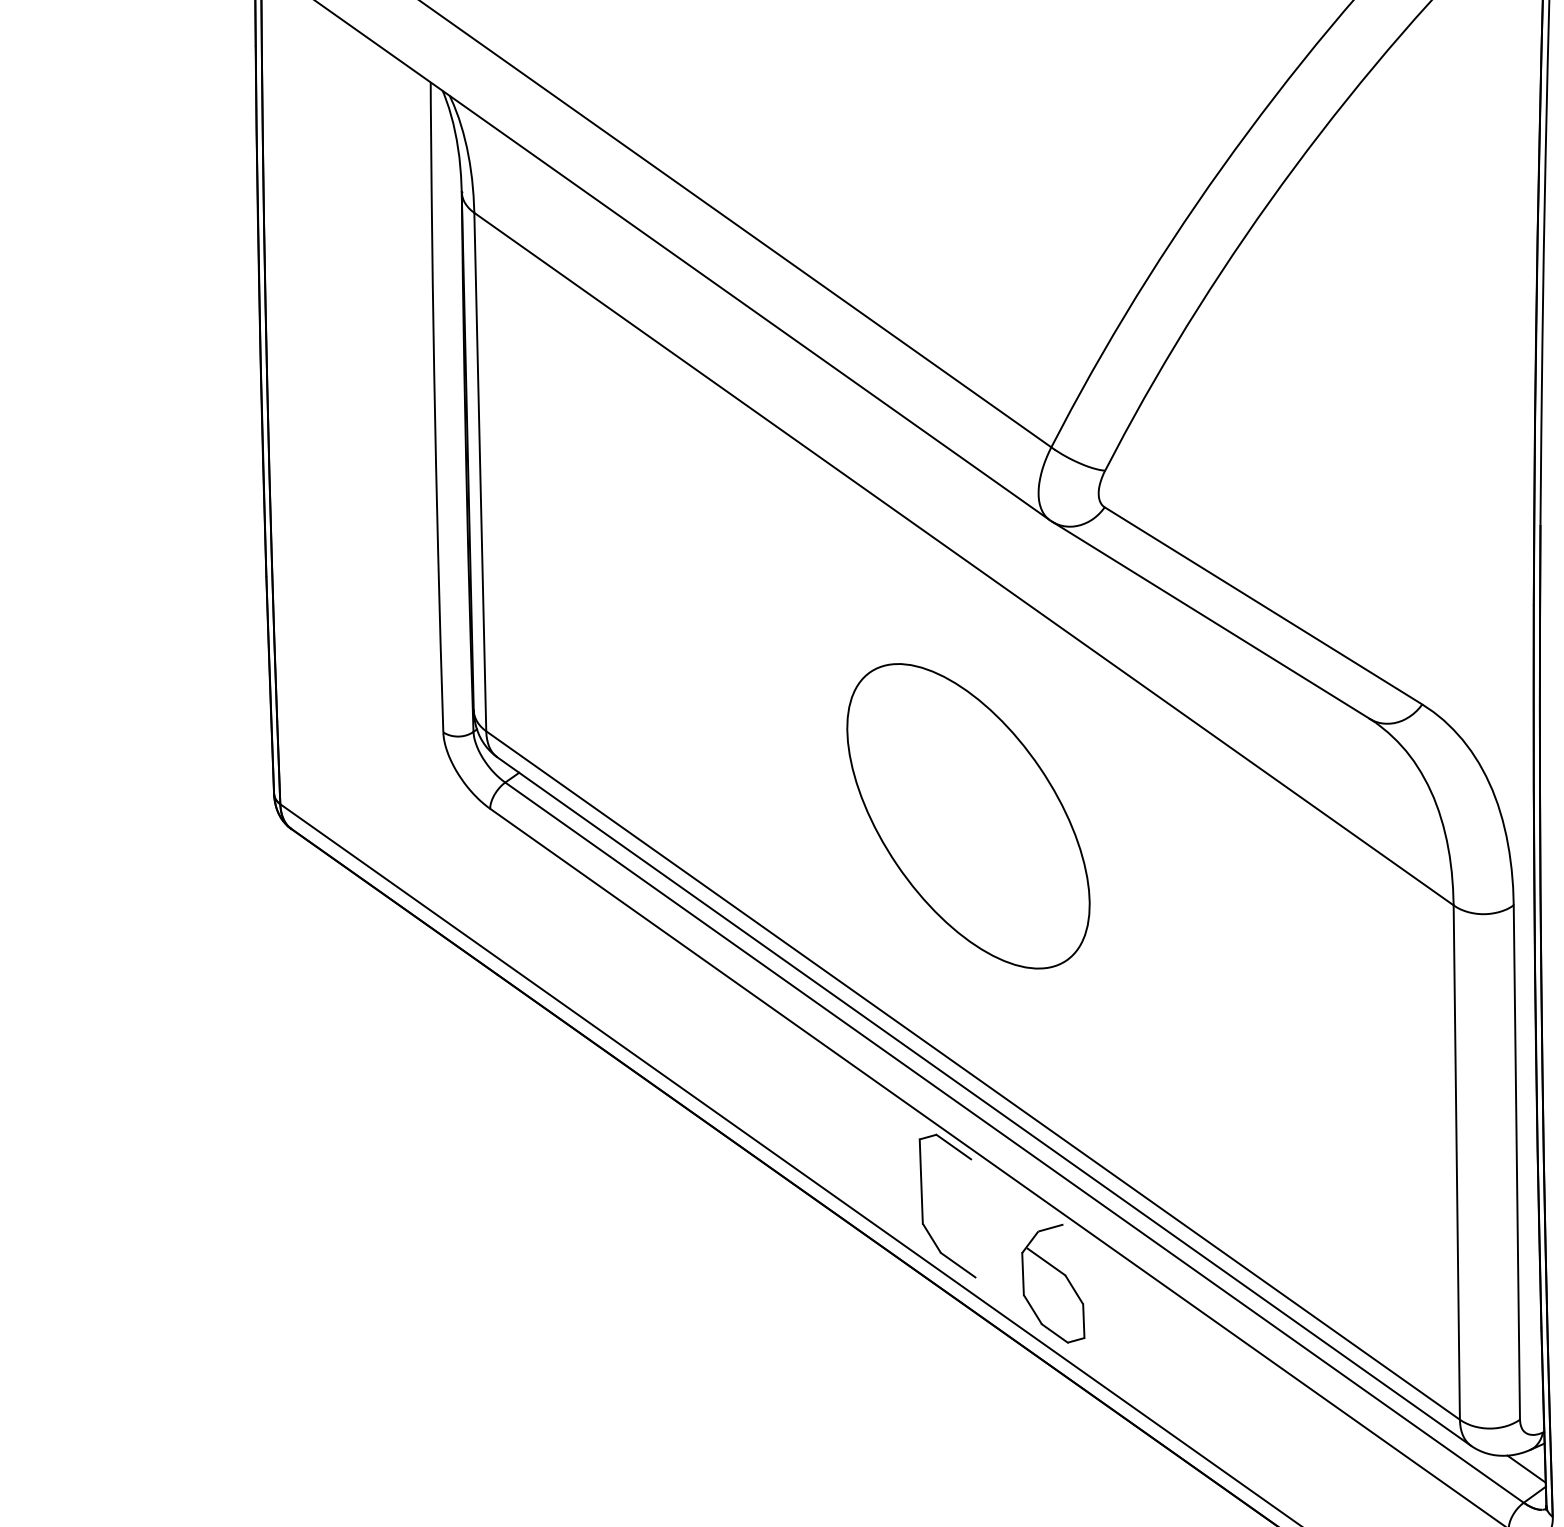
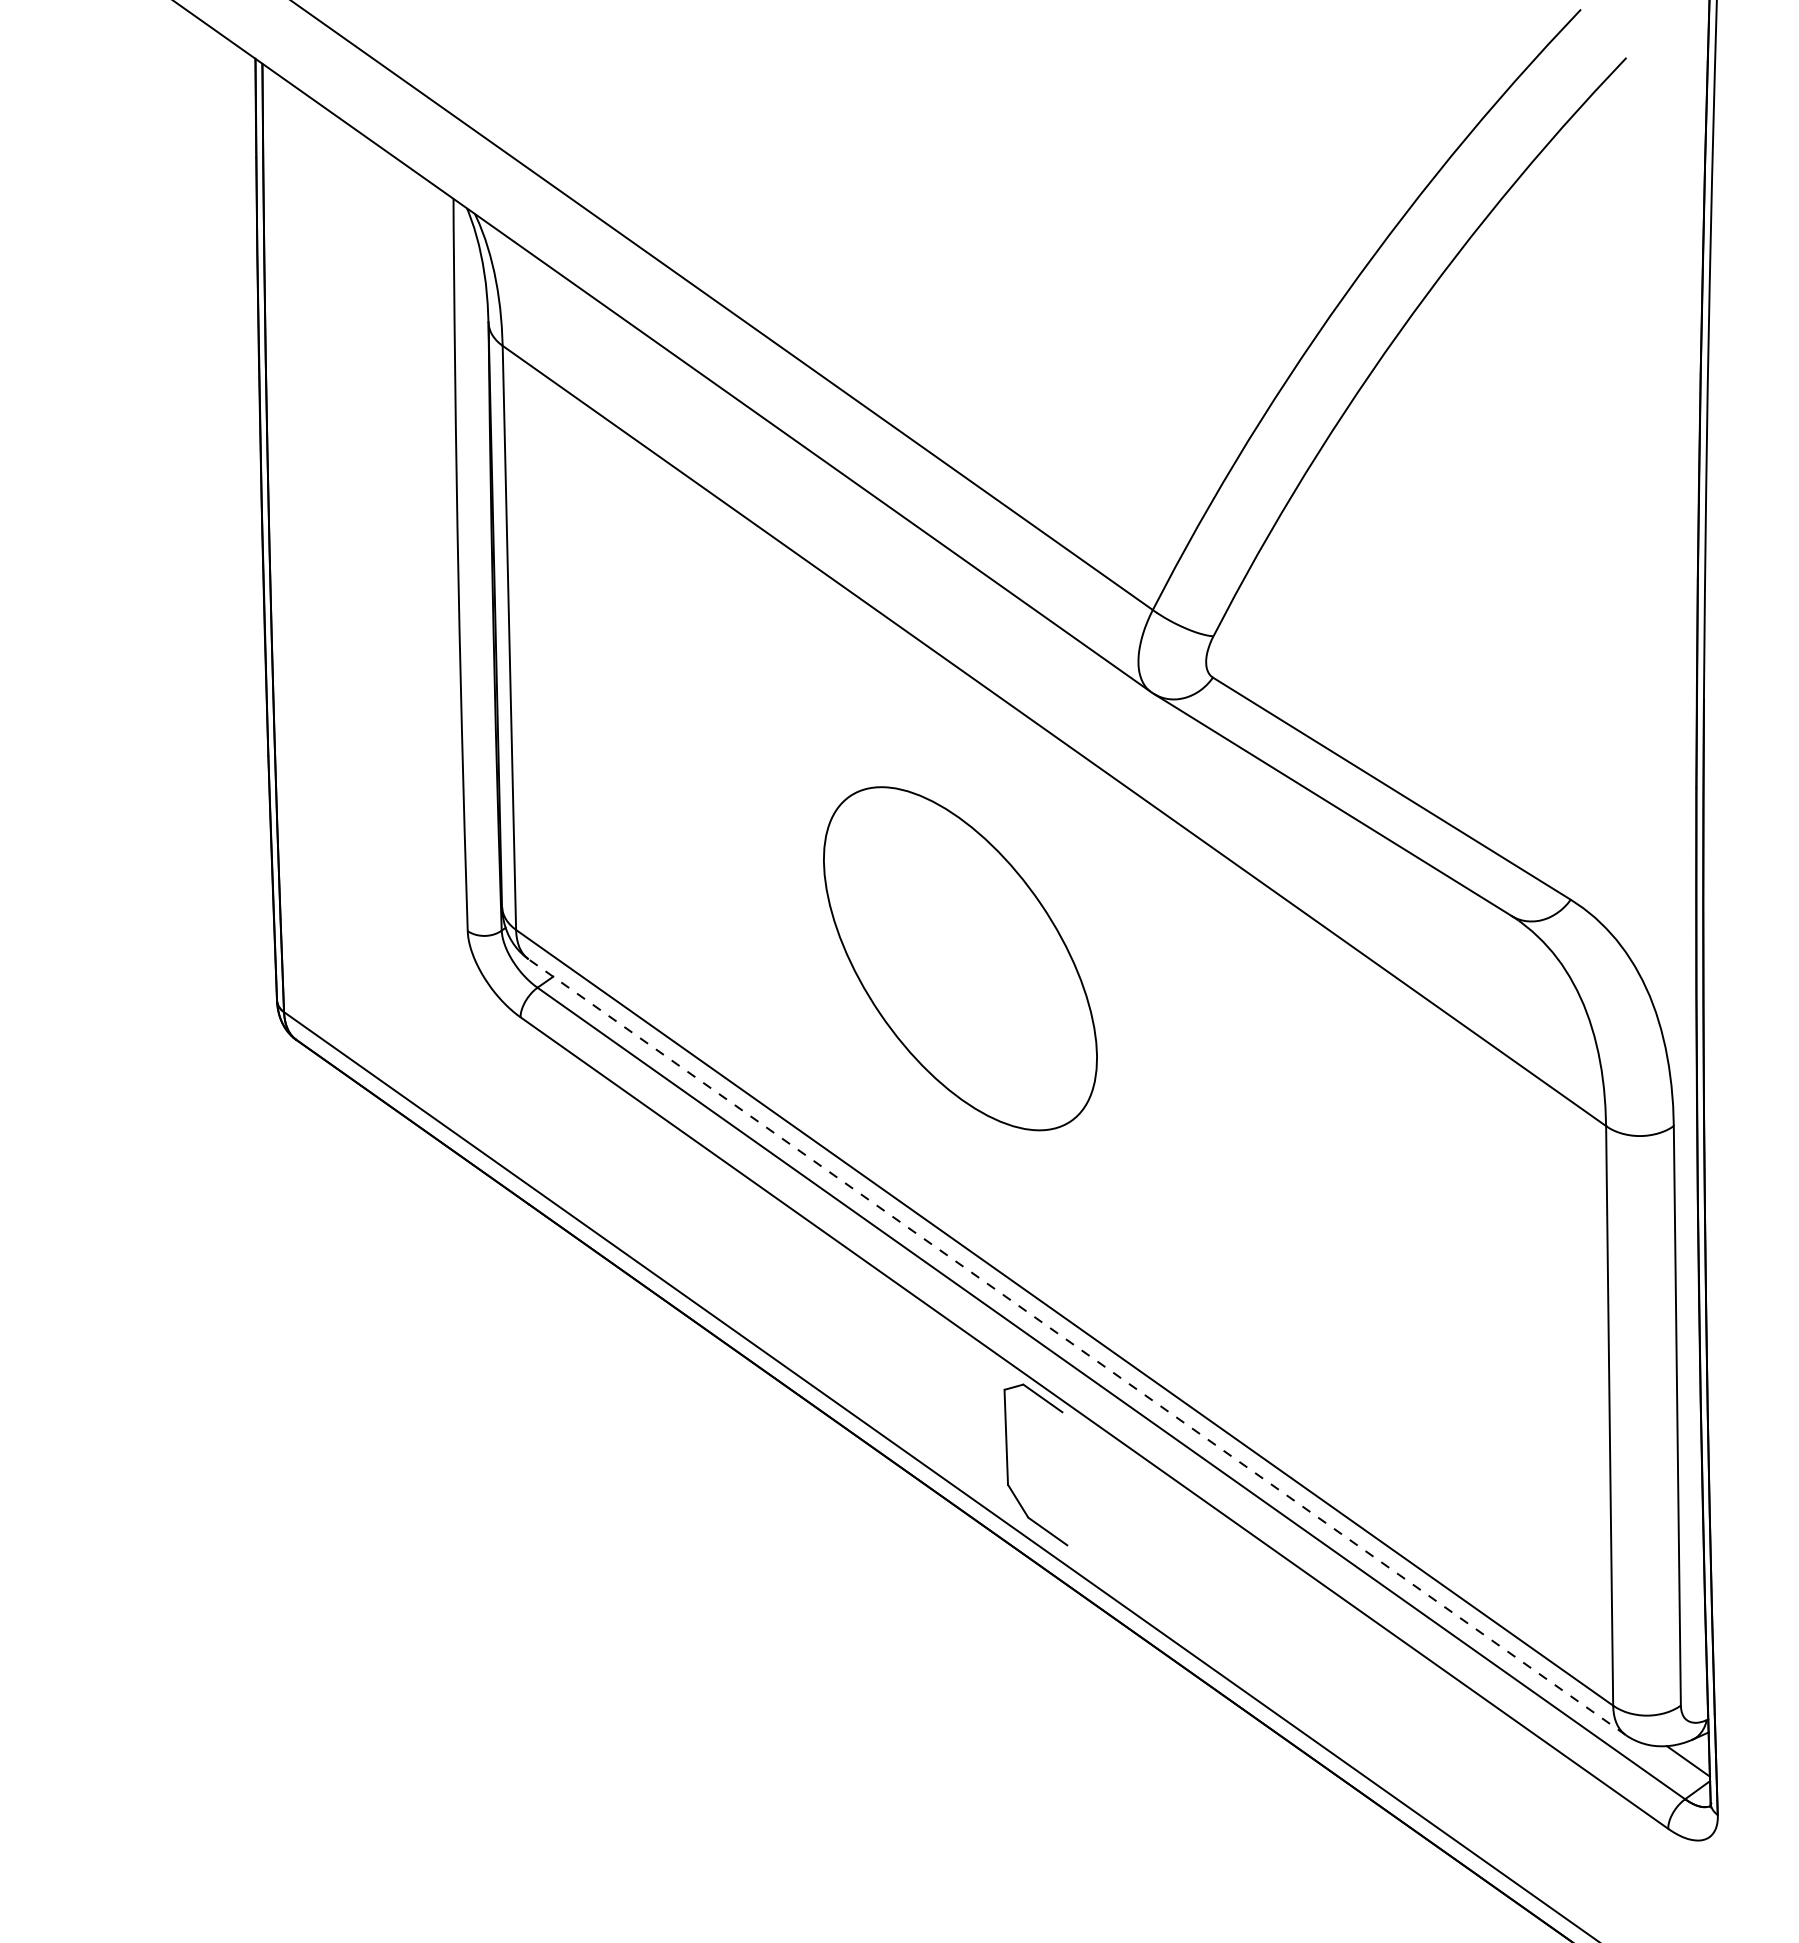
part: (968, 816) -> (960, 958), moved
line: (984, 1101) -> (1077, 1347), solid -> dashed
part: (1052, 1283) -> (1154, 1552), removed

